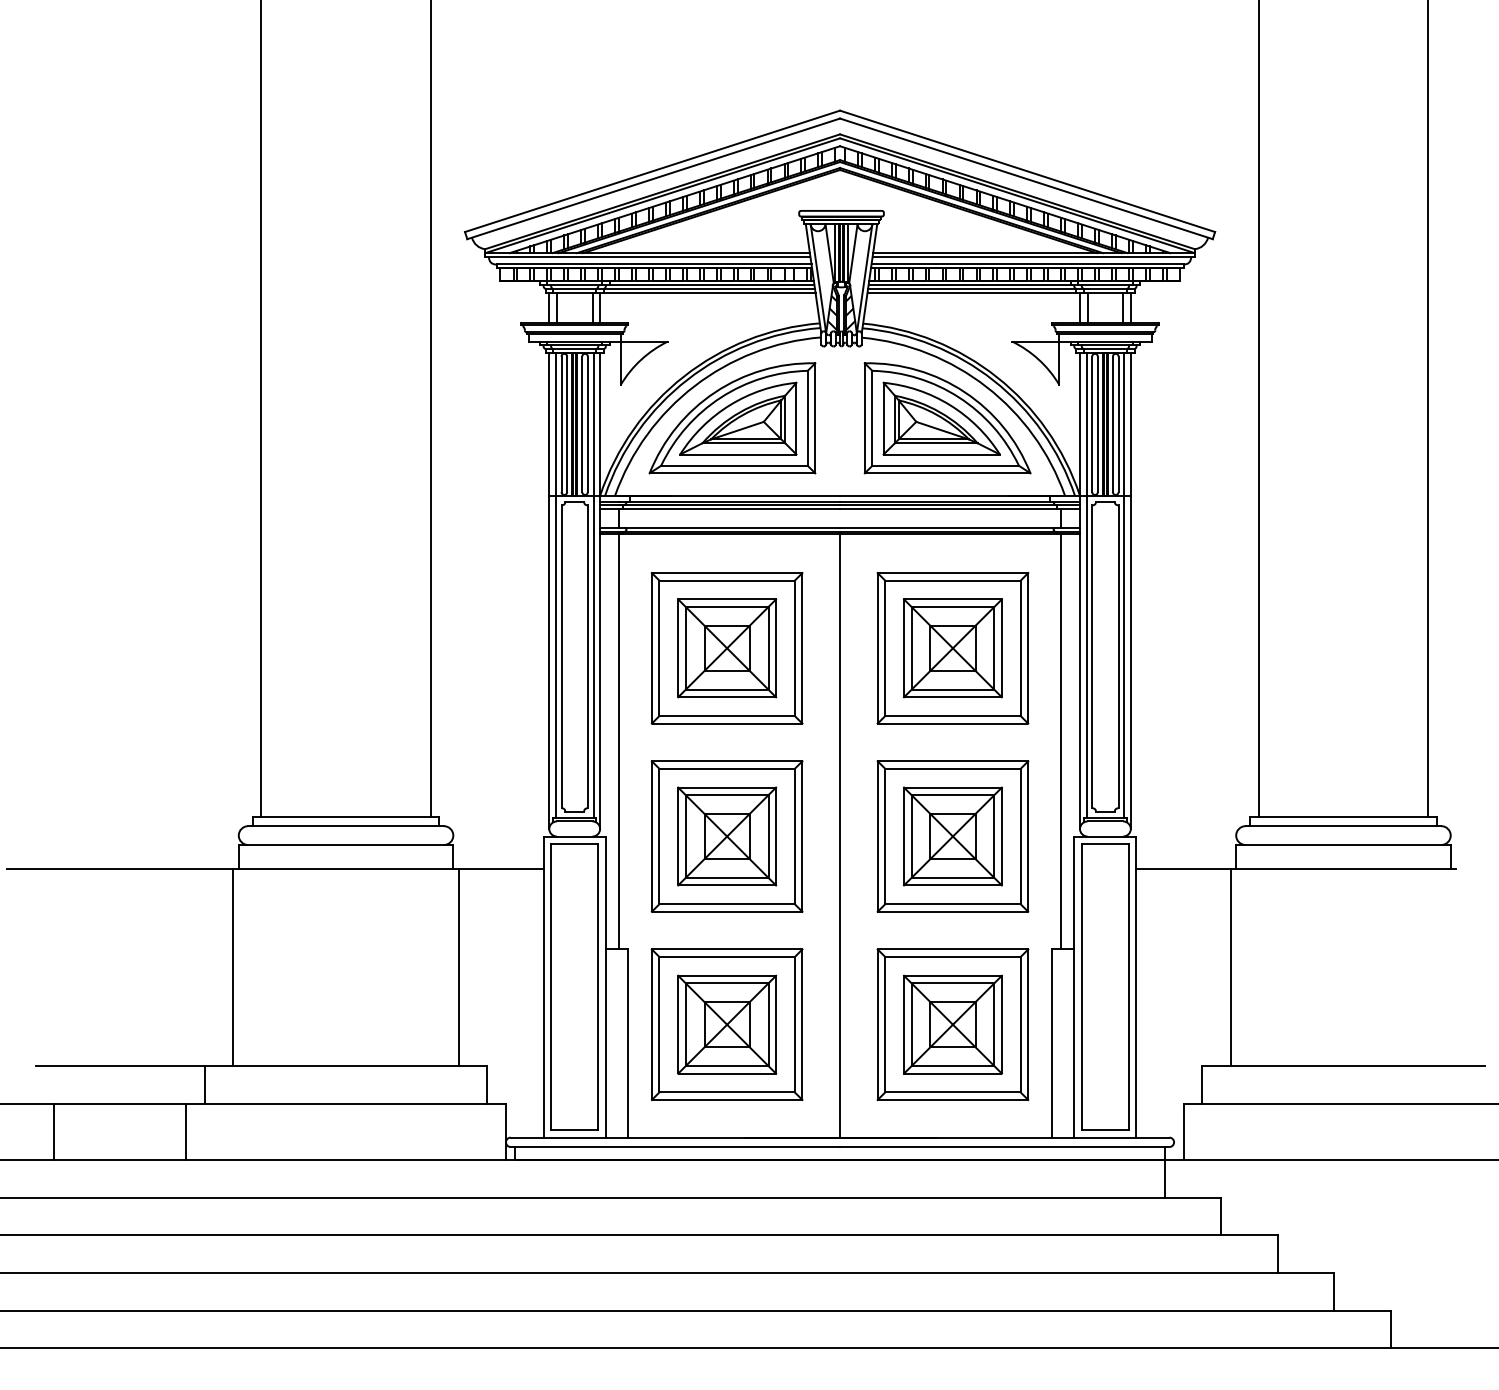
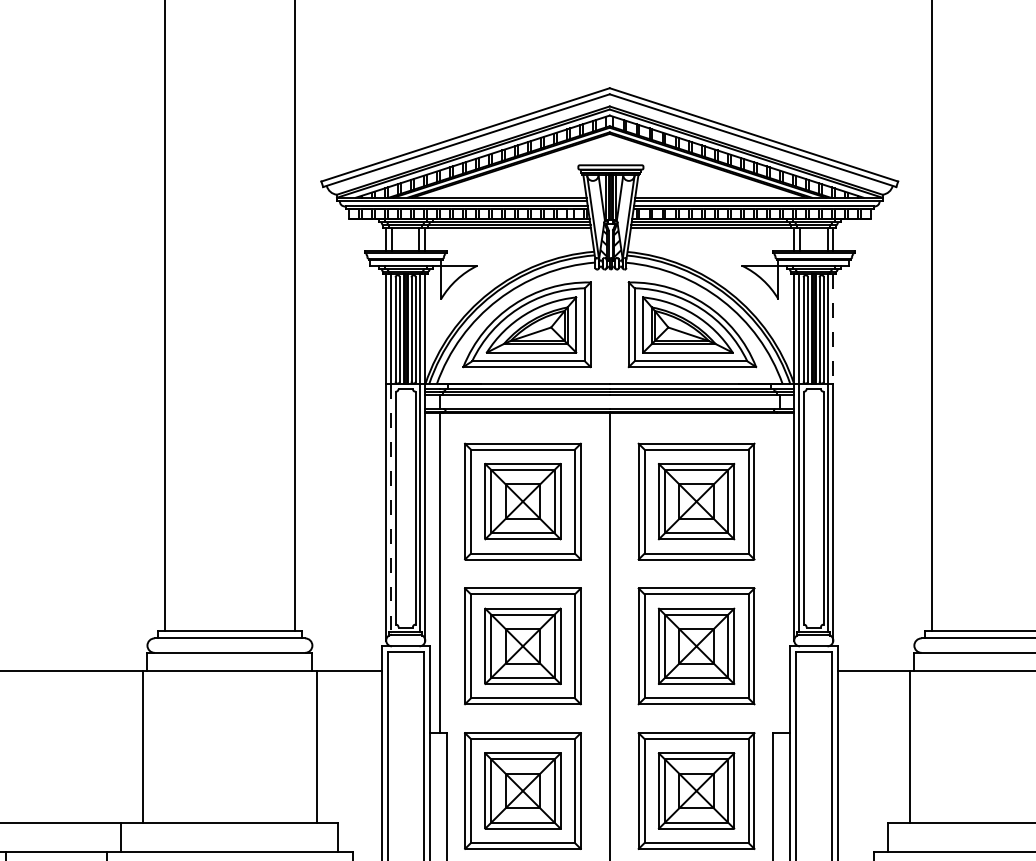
line: (1130, 424) -> (833, 329), solid -> dashed
line: (555, 656) -> (390, 507), solid -> dashed
line: (1061, 741) -> (780, 573), removed

